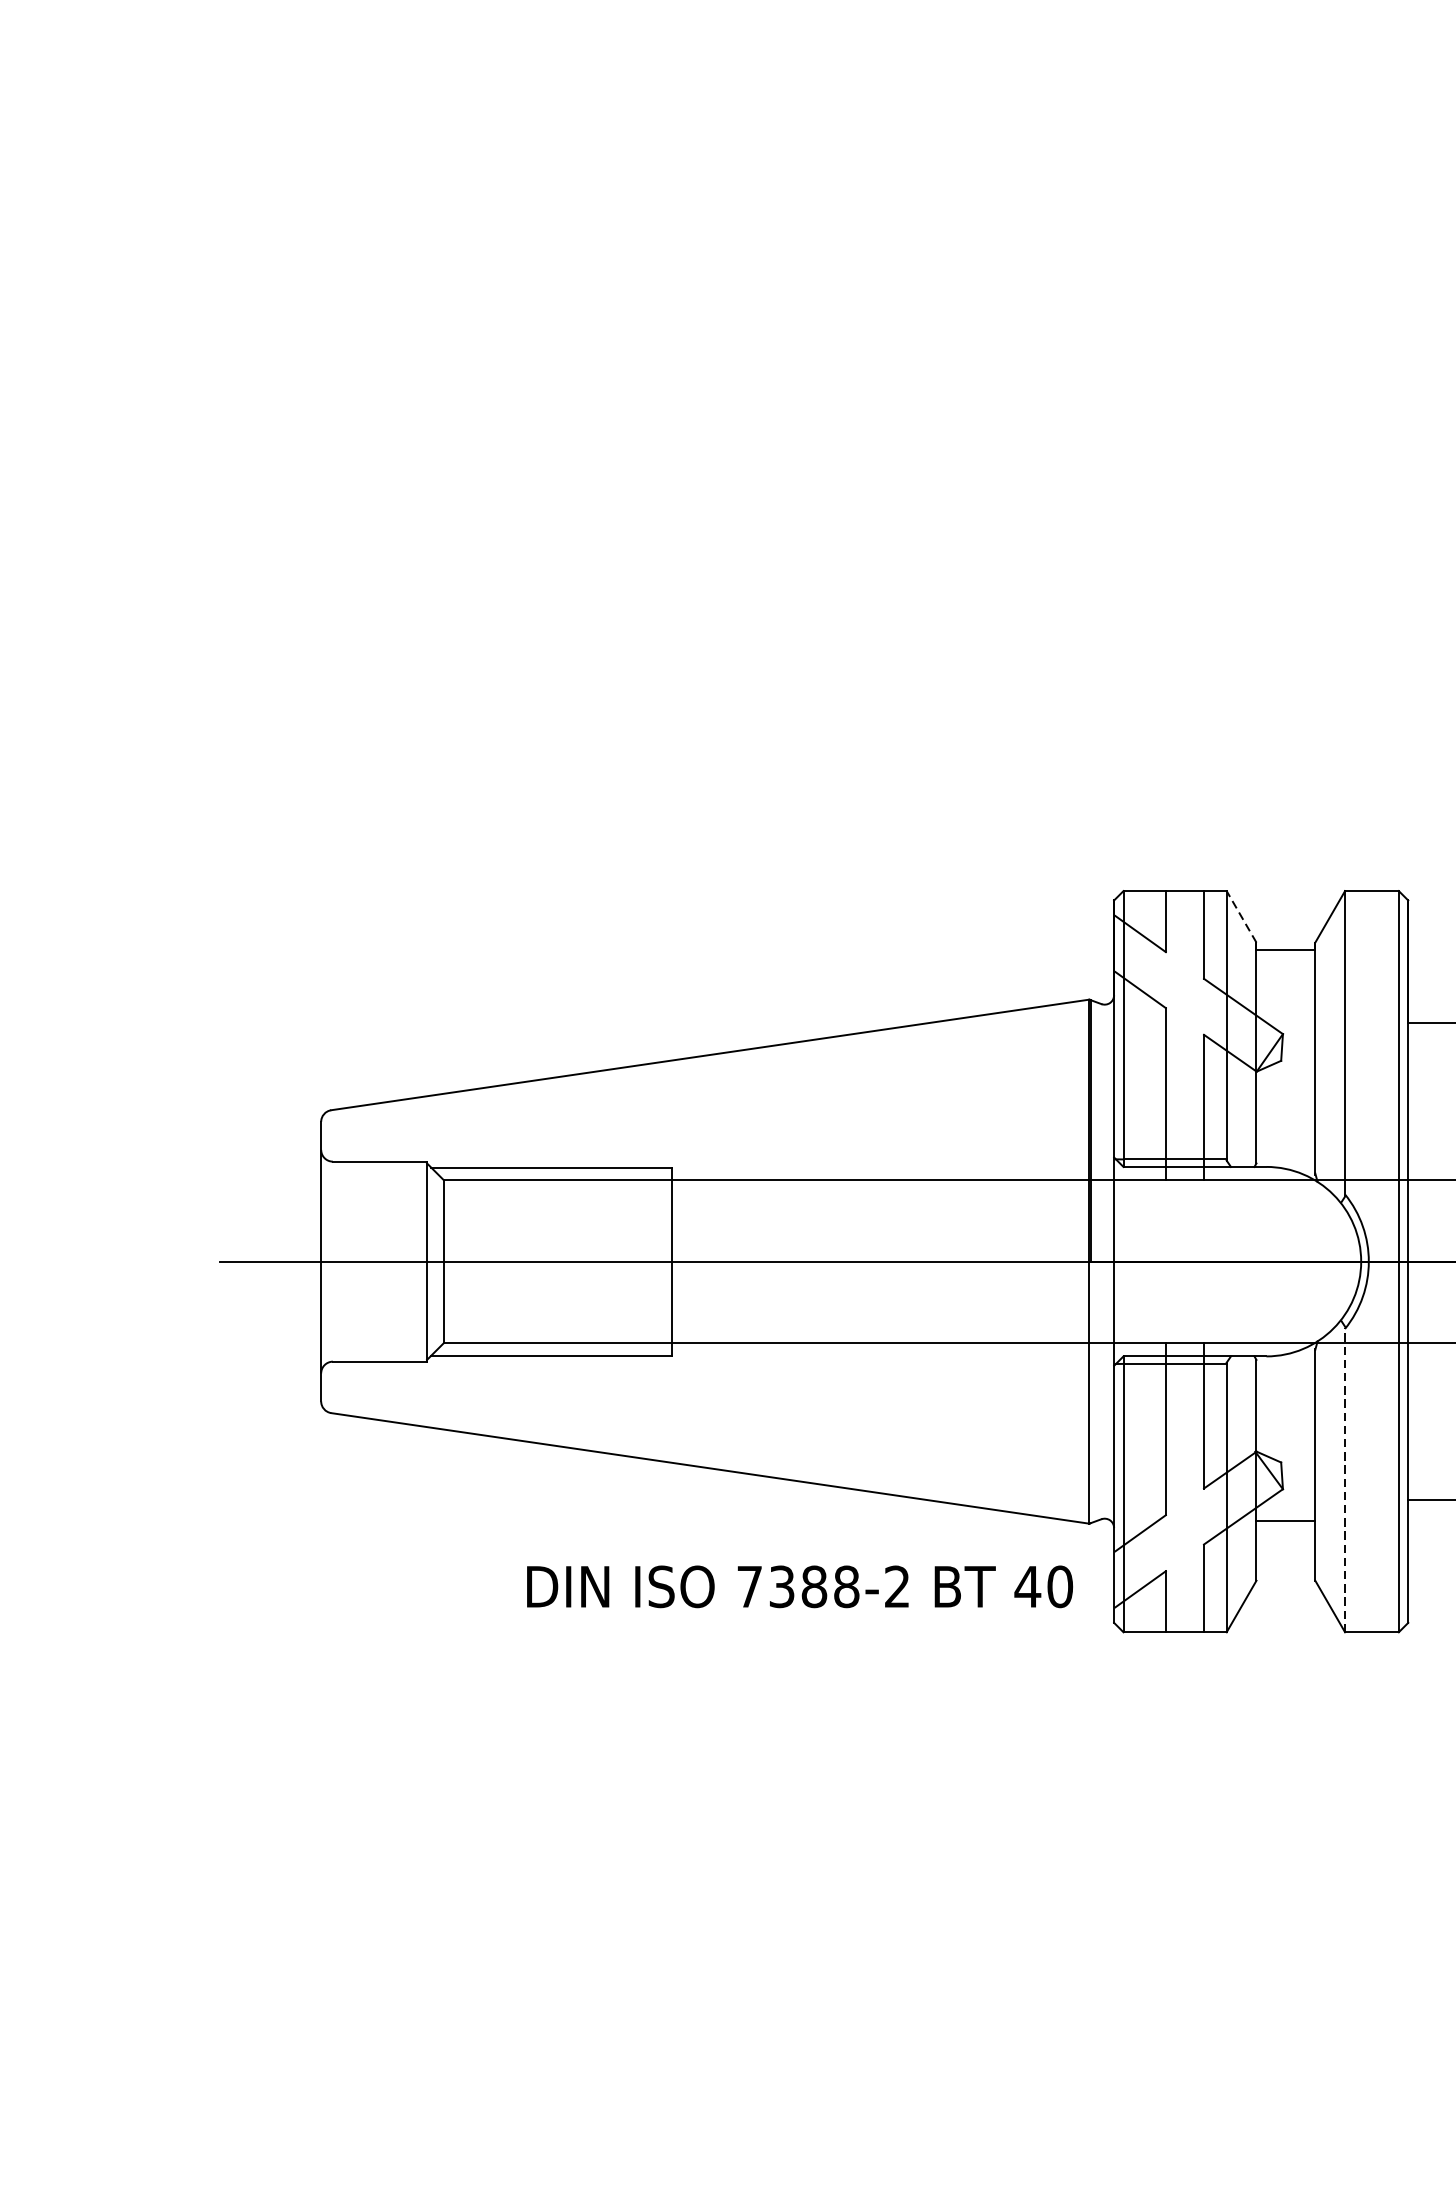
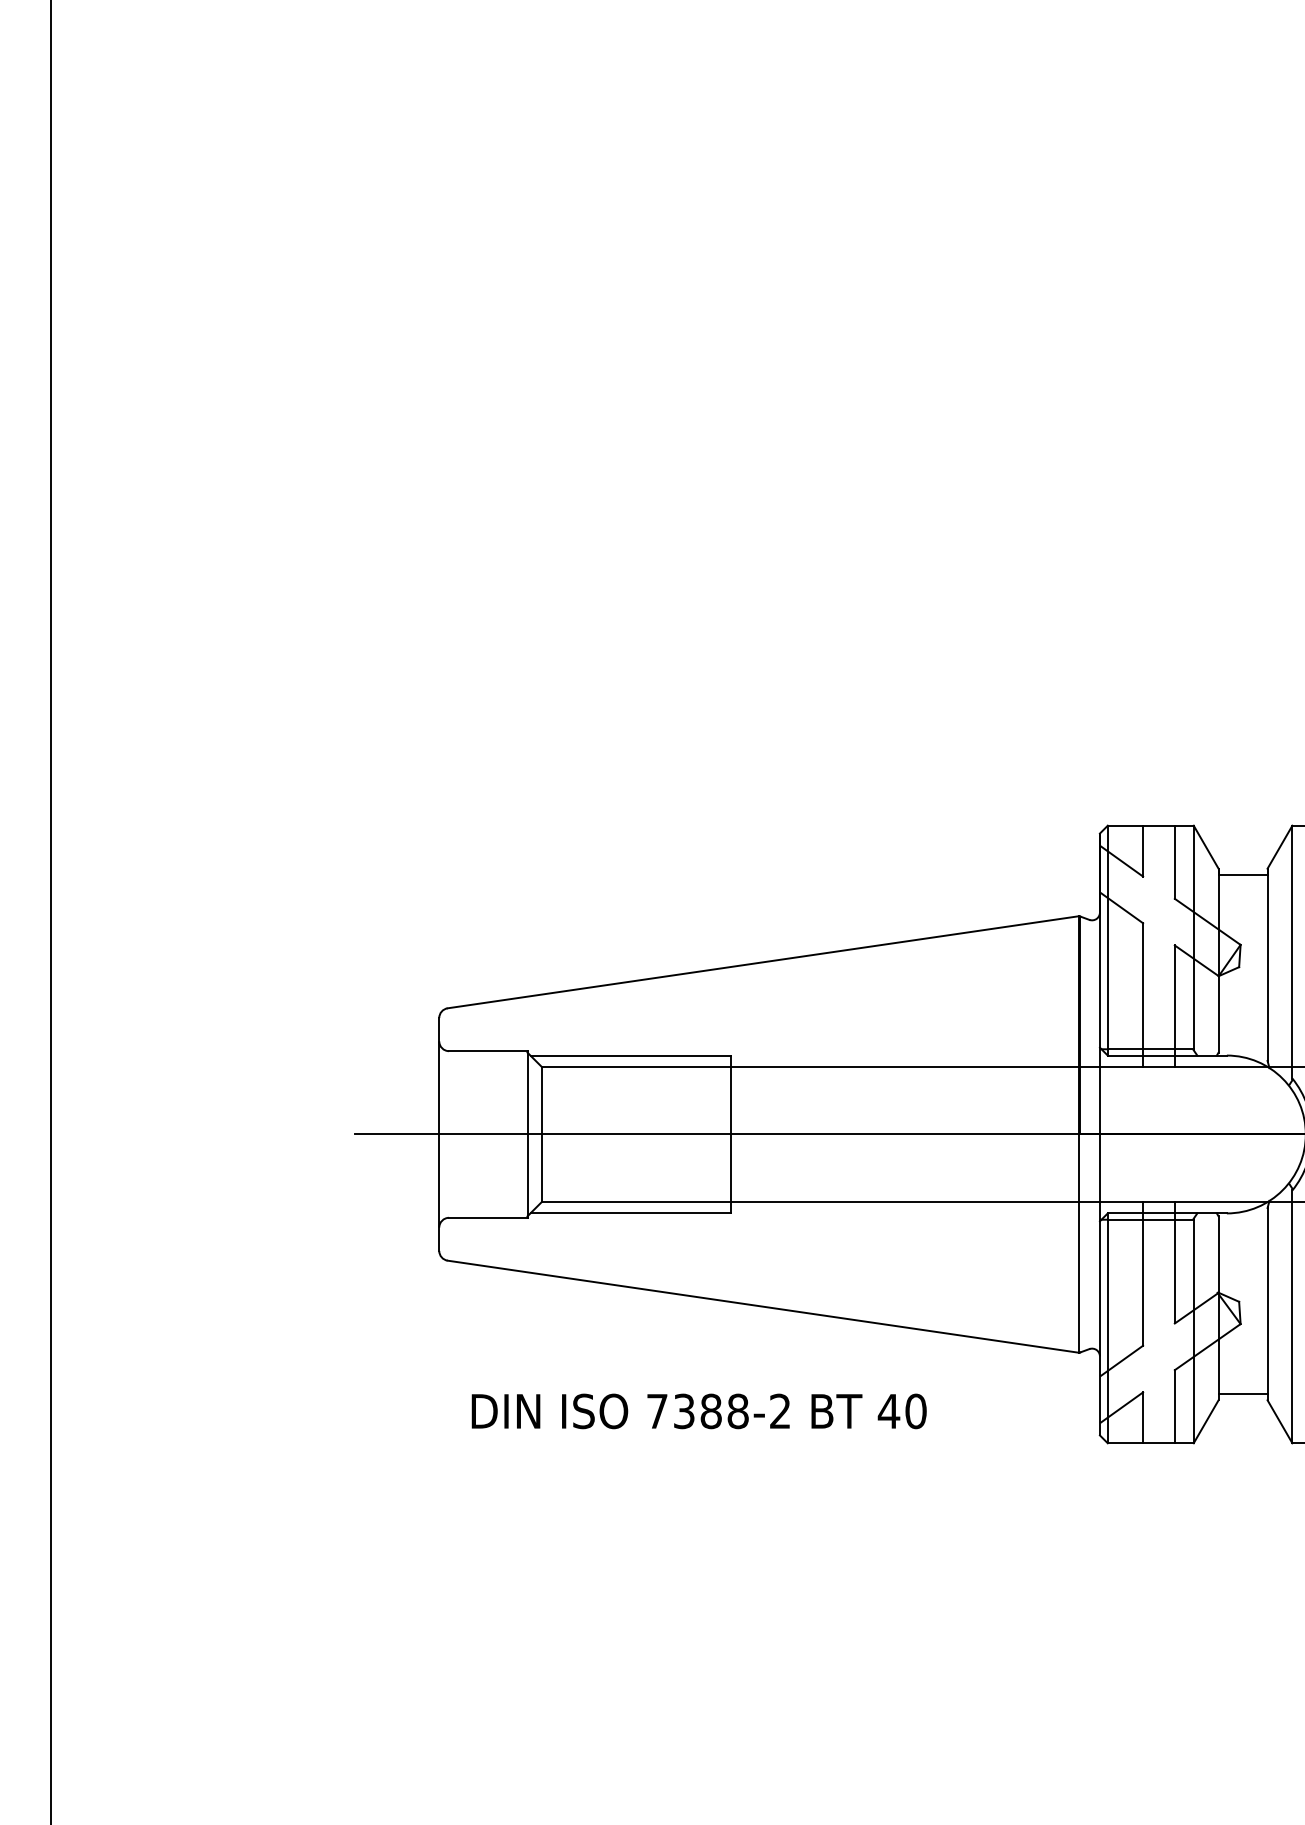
line: (1241, 917) -> (1206, 847), dashed -> solid
line: (1345, 1480) -> (1292, 1316), dashed -> solid
line: (1285, 1520) -> (1242, 1394), moved
text: (799, 1586) -> (698, 1411), moved

